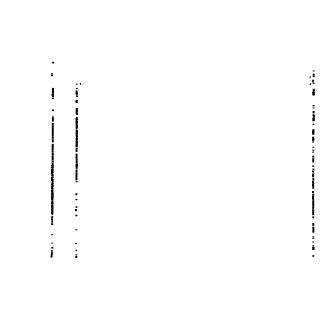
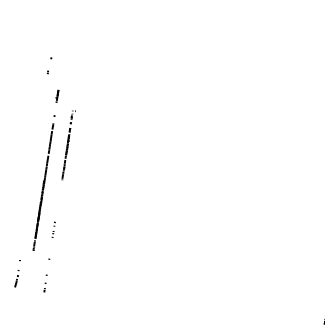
part: (52, 92) -> (57, 95), moved
part: (78, 132) -> (68, 145), size x0.6
line: (52, 166) -> (44, 182), moved
part: (76, 204) -> (53, 229), size x0.6

